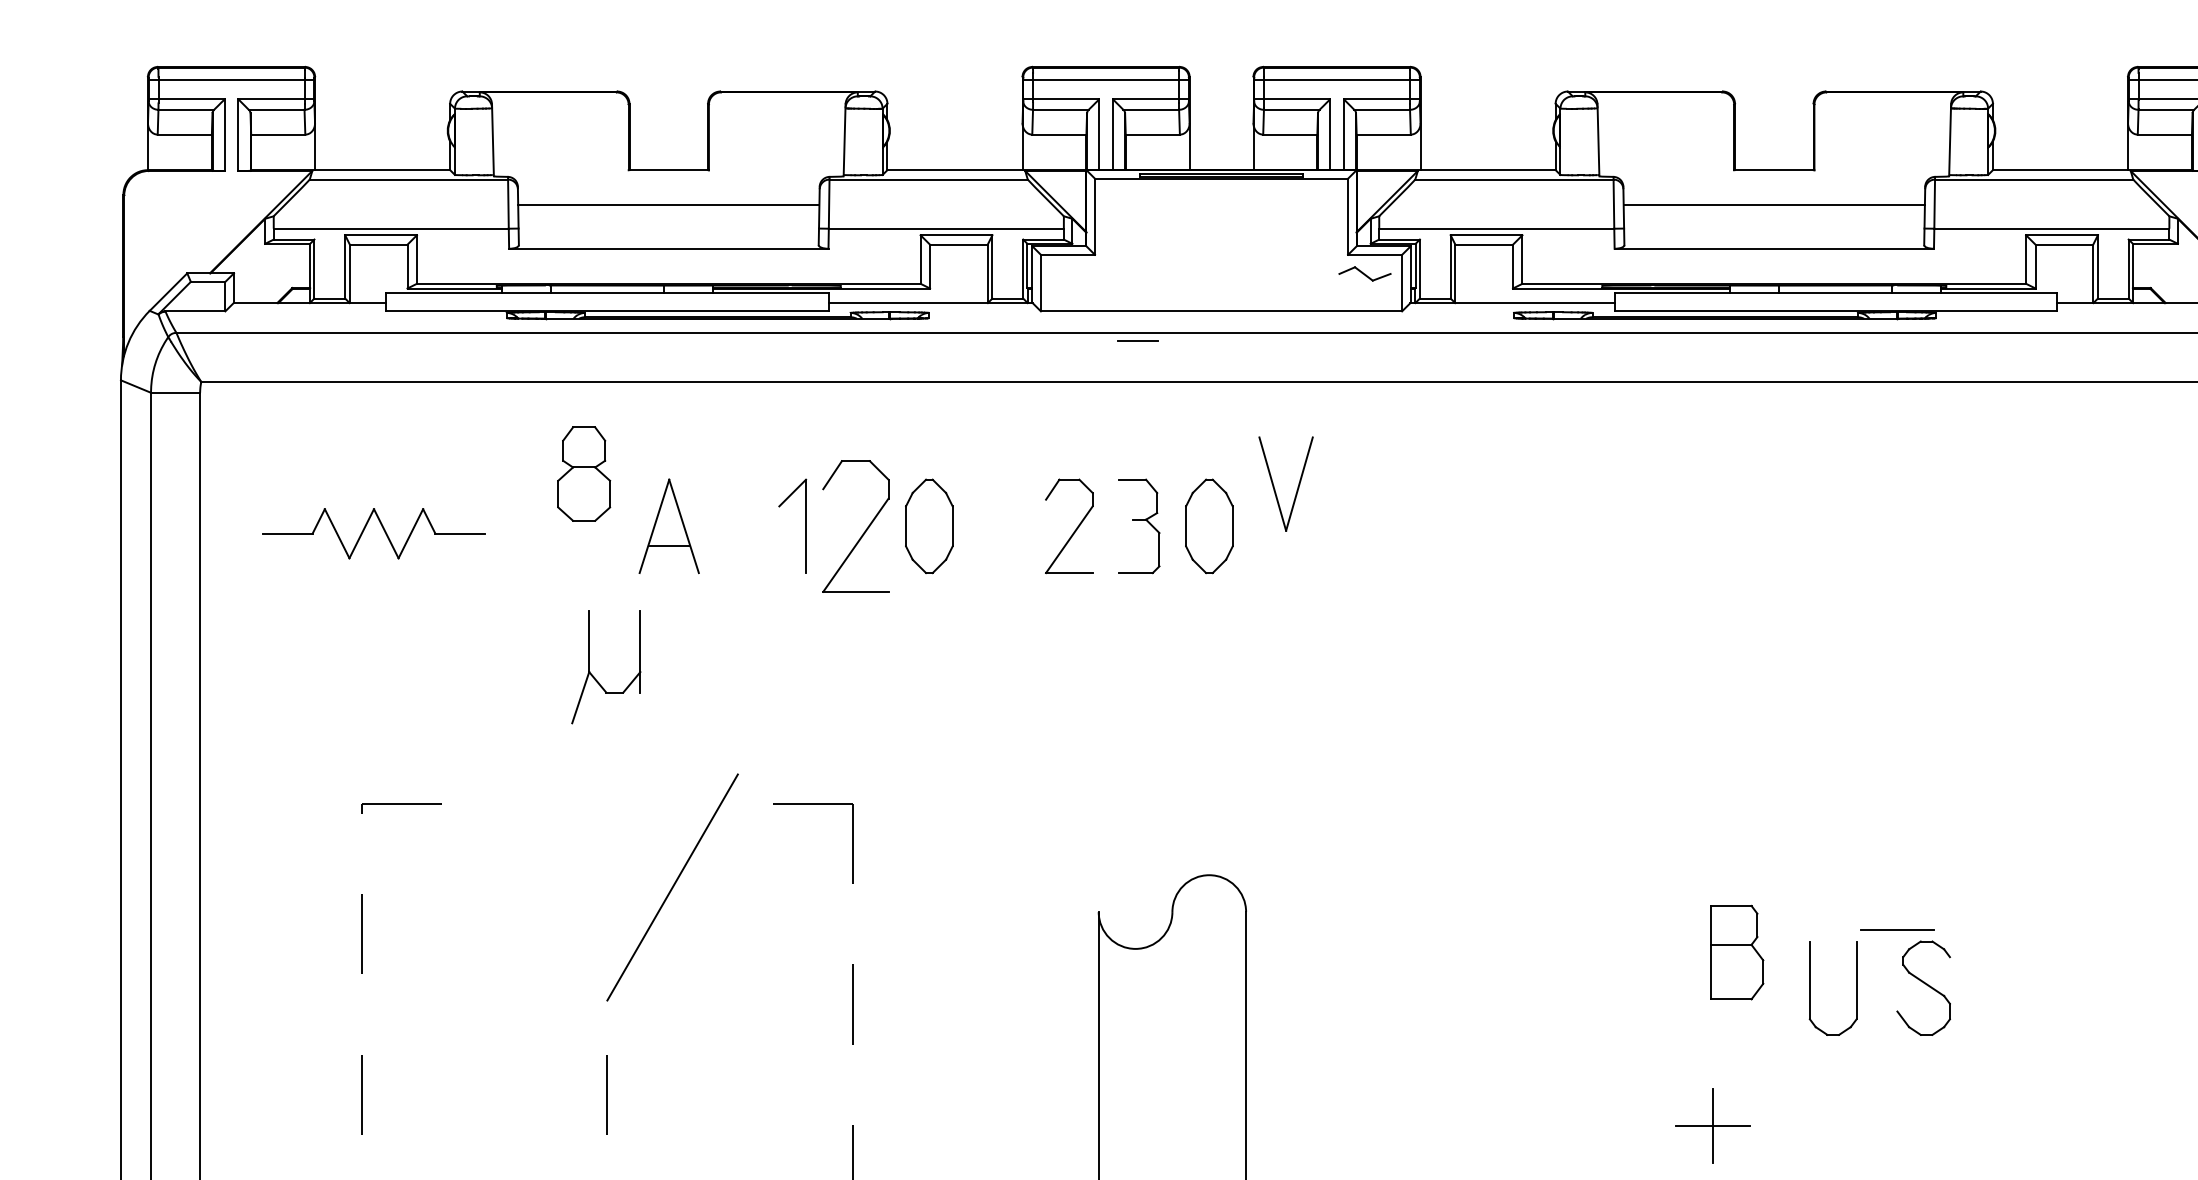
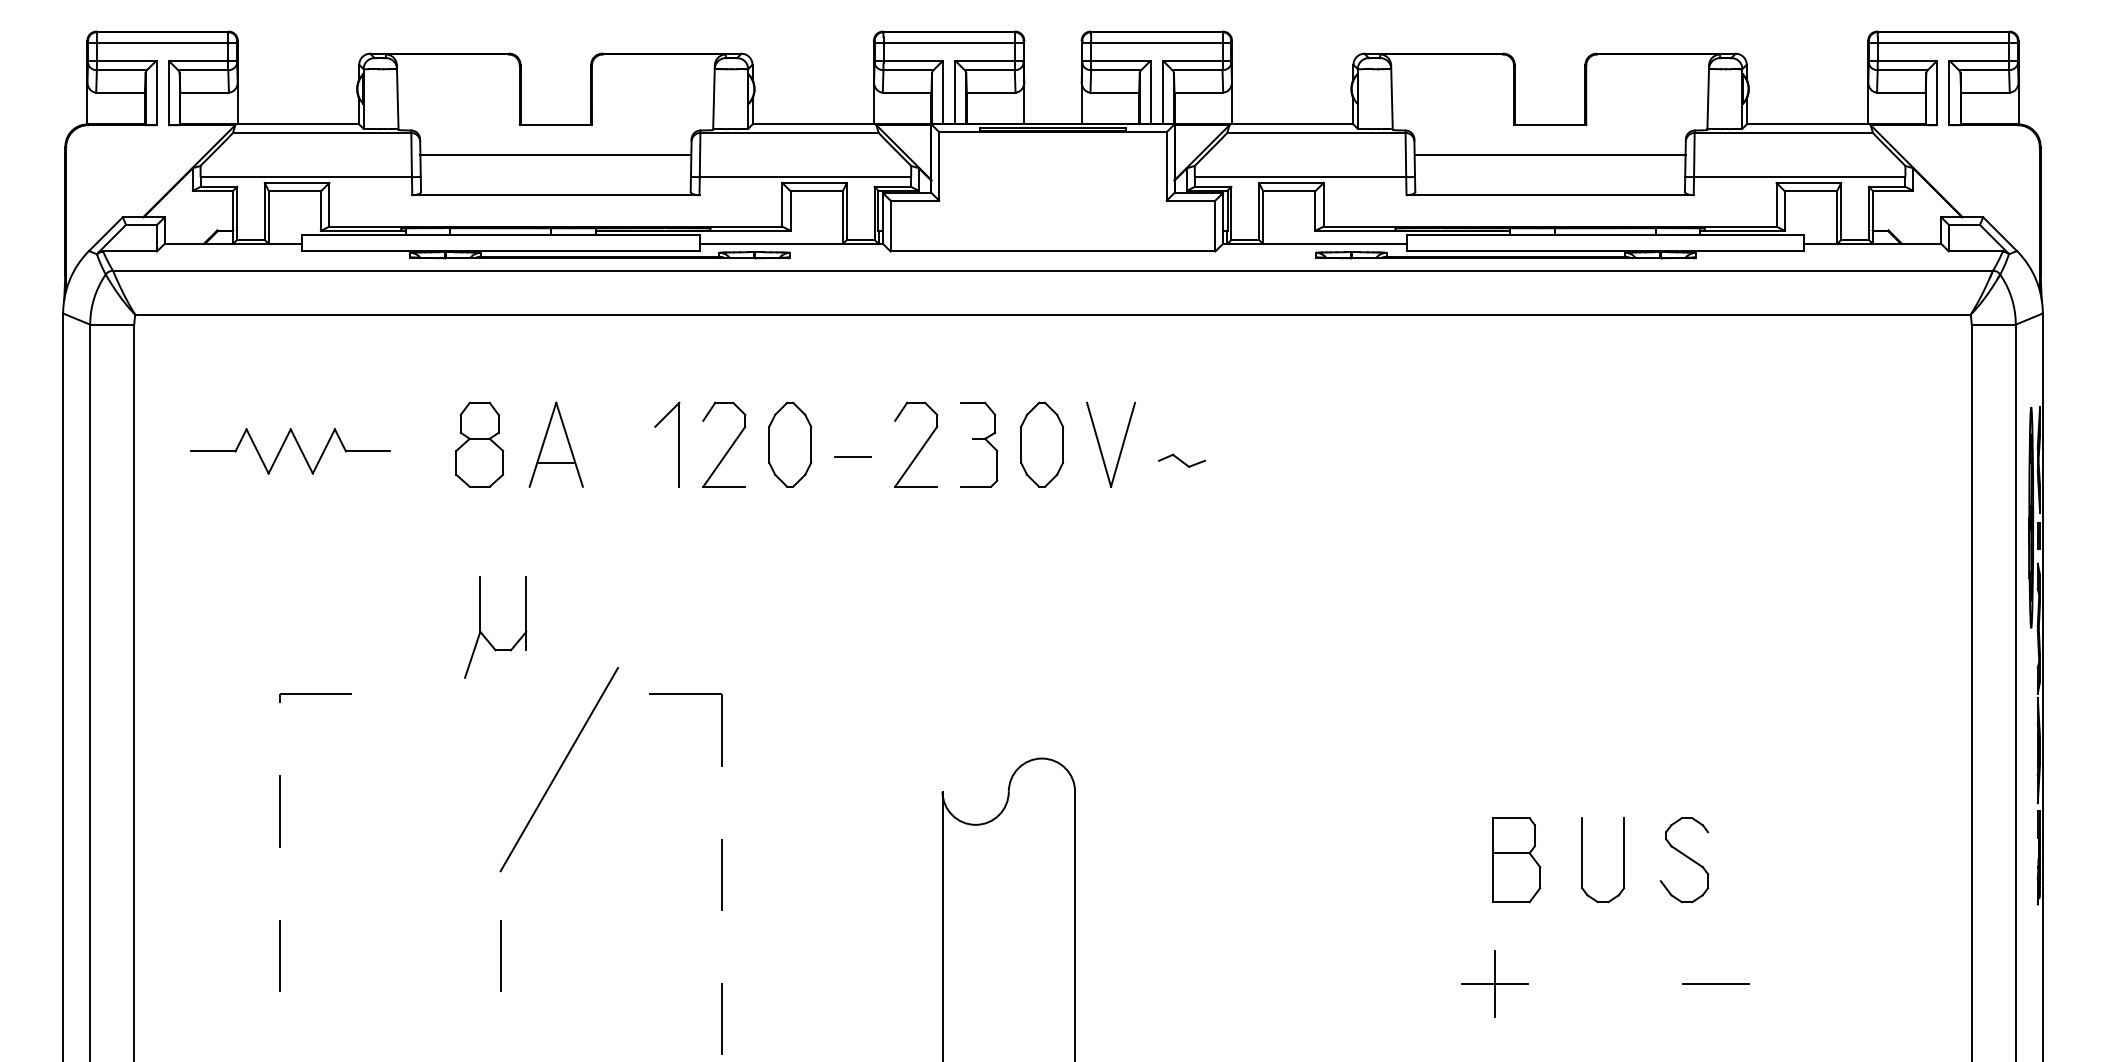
part: (1364, 273) -> (1181, 460), moved
line: (1137, 340) -> (852, 456), moved
part: (583, 473) -> (479, 444), moved
part: (1297, 484) -> (1121, 445), moved
part: (856, 526) -> (724, 444), size x0.71
part: (594, 677) -> (485, 636), moved
line: (1897, 929) -> (1715, 983), moved
part: (1736, 952) -> (1516, 860), moved

